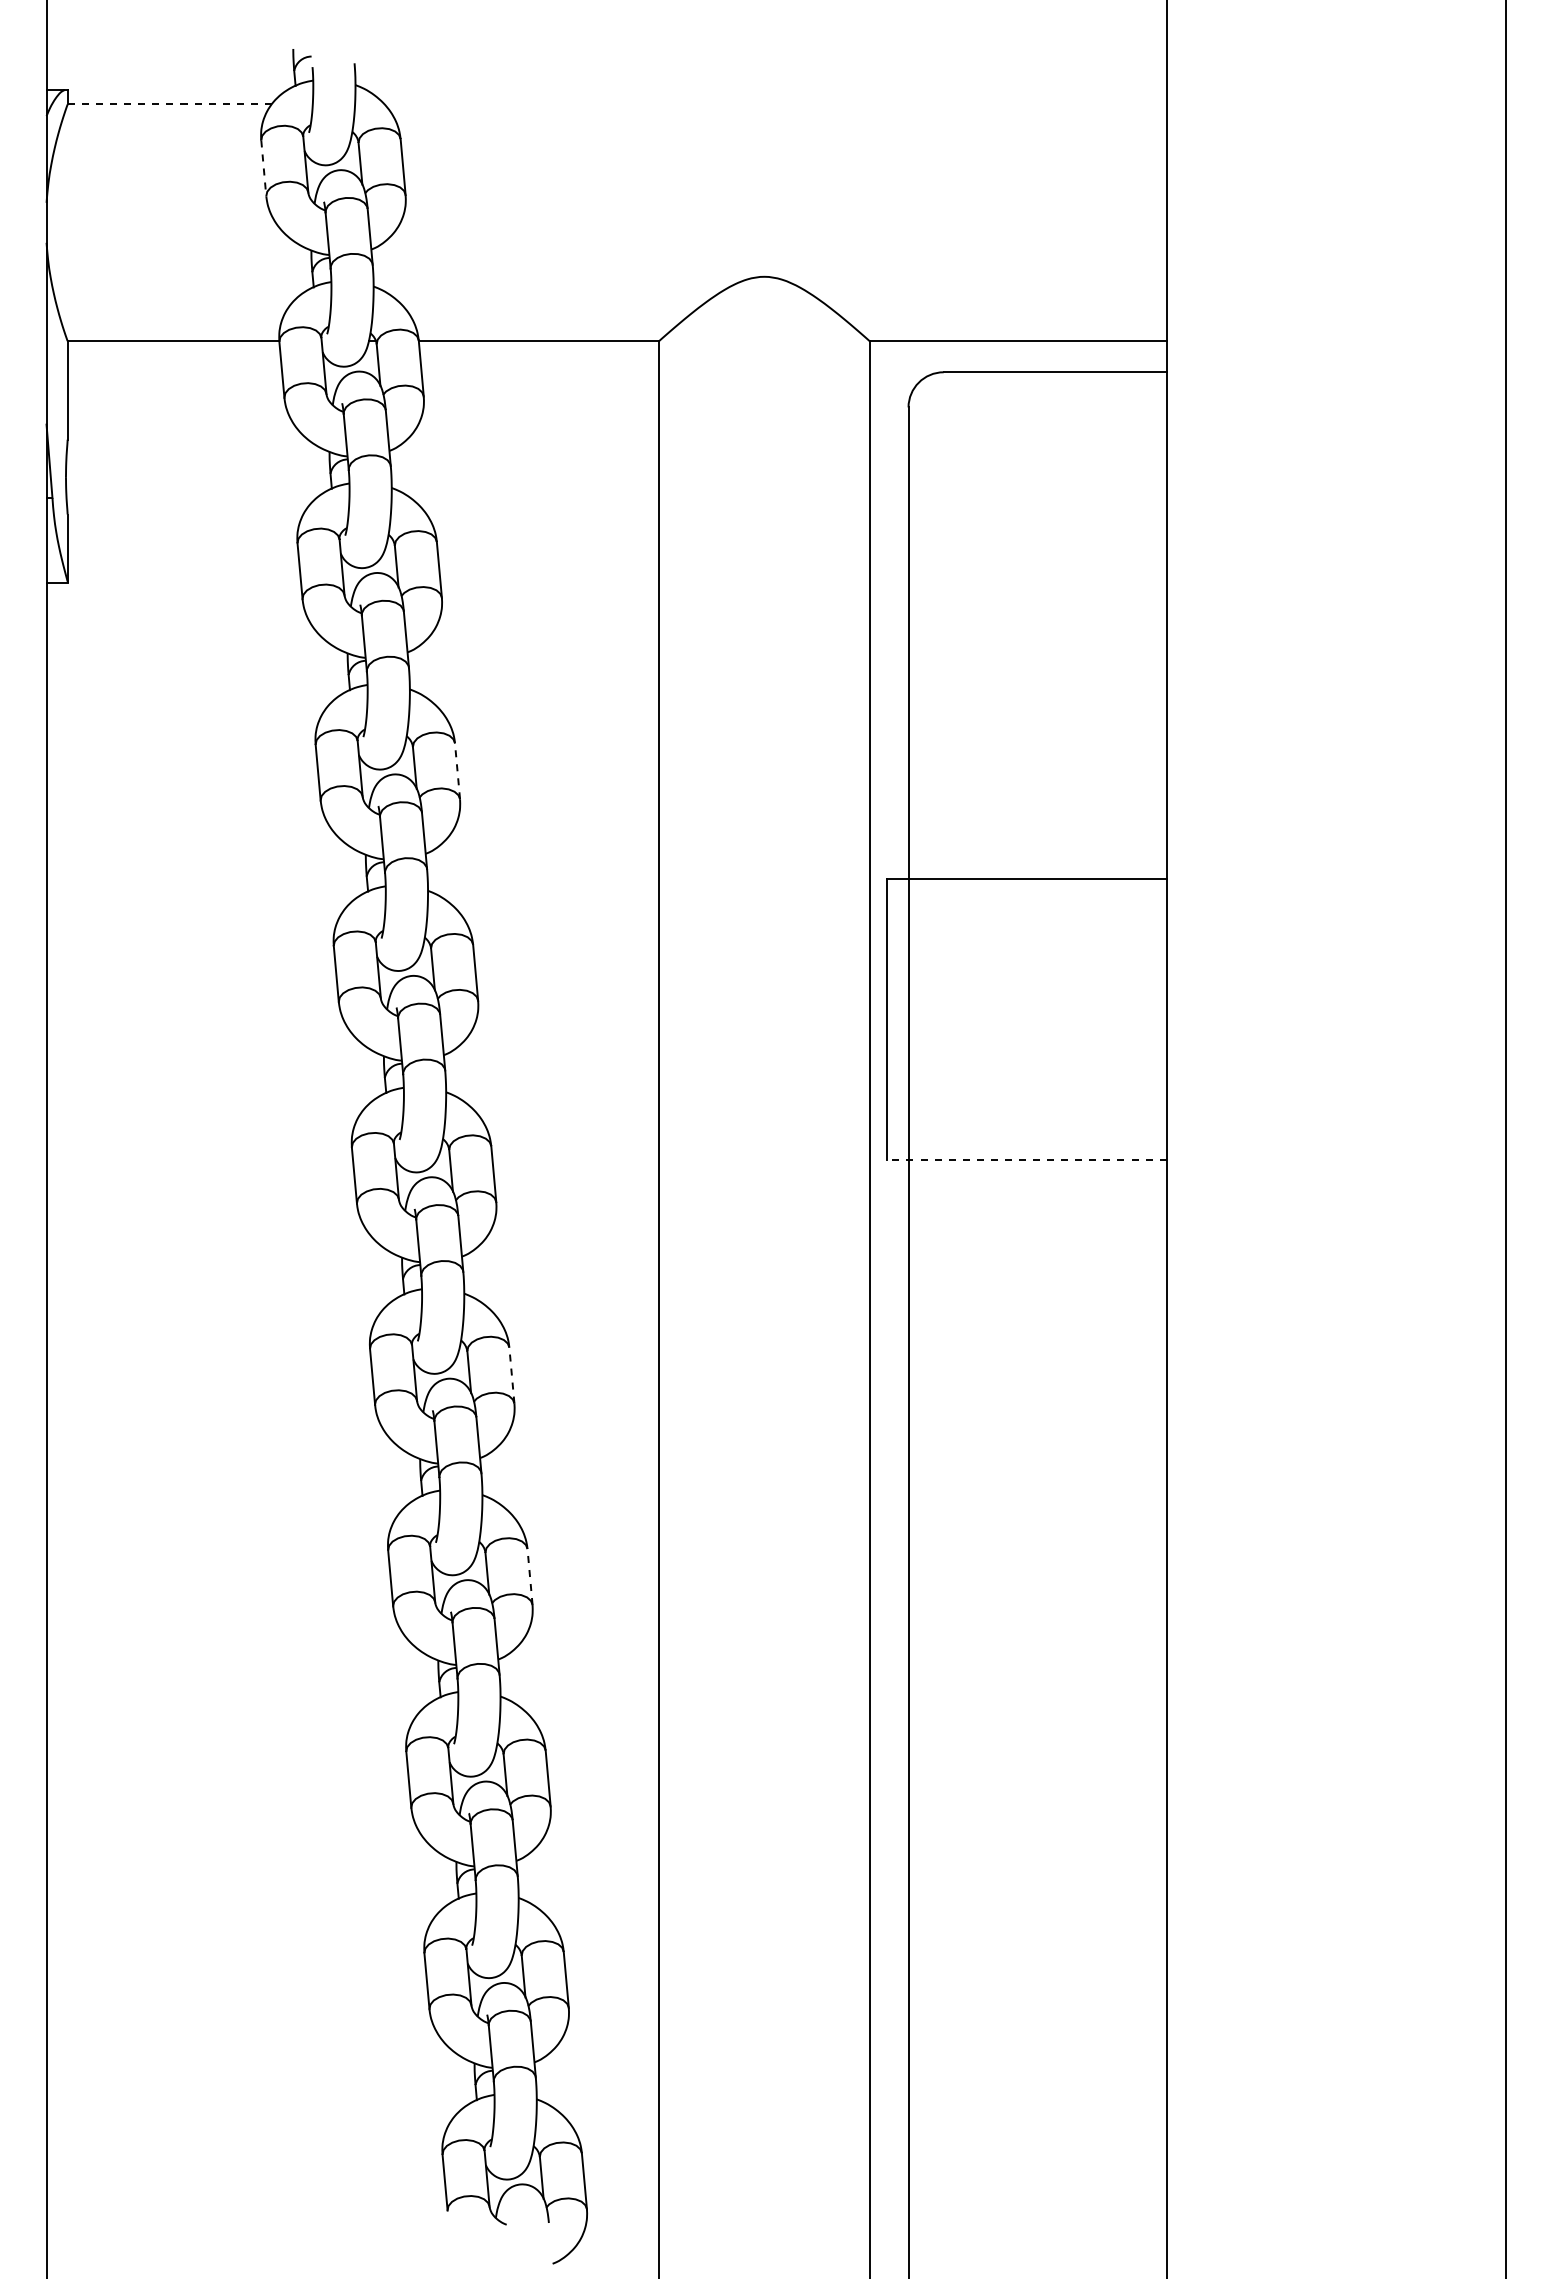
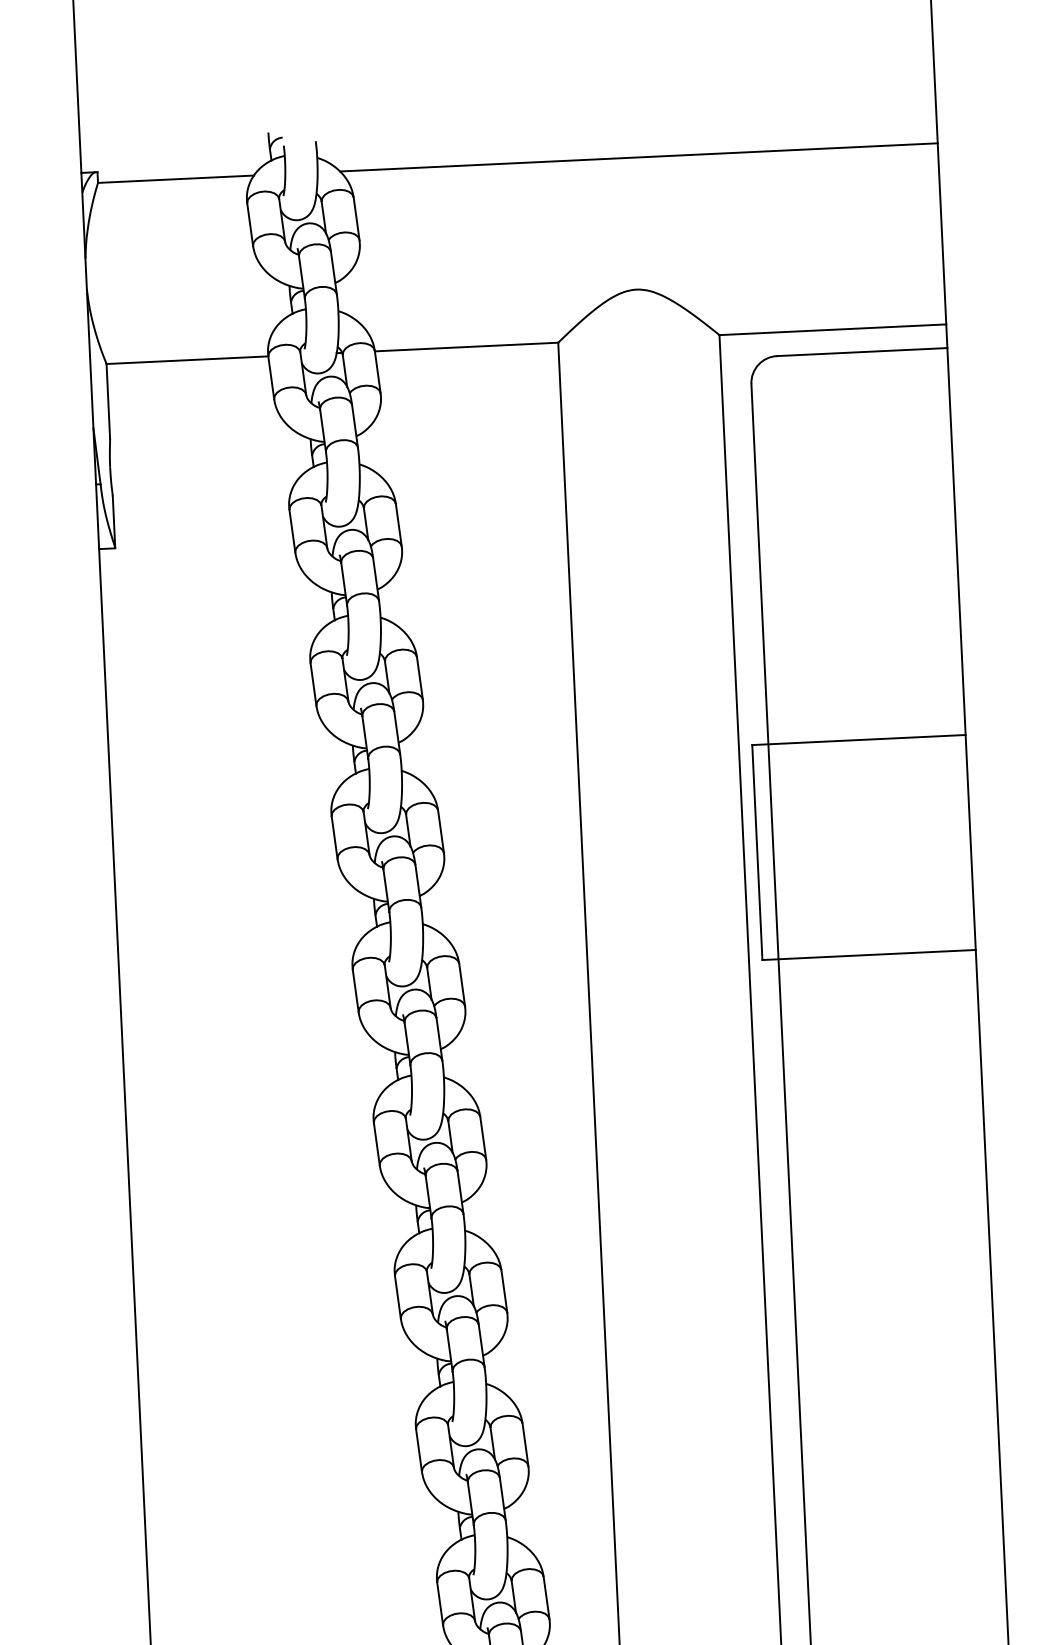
line: (169, 104) -> (175, 179), dashed -> solid
line: (775, 104) -> (638, 157), added
line: (263, 168) -> (249, 224), dashed -> solid
line: (457, 770) -> (419, 677), dashed -> solid
line: (1027, 1160) -> (869, 955), dashed -> solid
line: (511, 1375) -> (482, 1138), dashed -> solid
line: (530, 1576) -> (504, 1291), dashed -> solid

